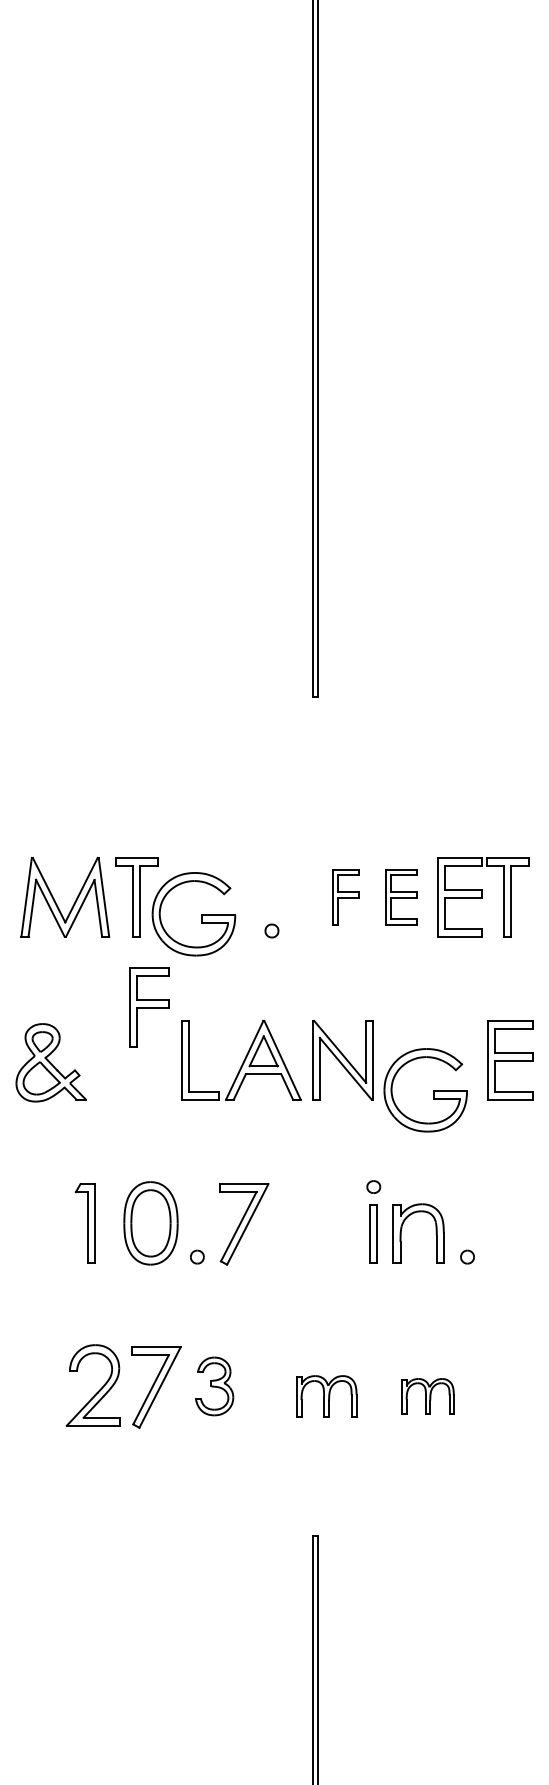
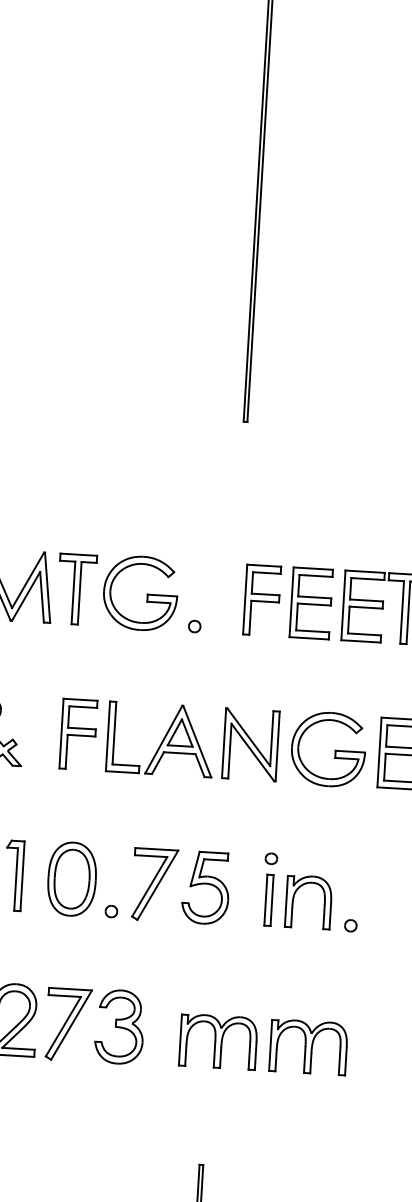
part: (345, 897) -> (261, 600), size x1.43
part: (401, 897) -> (311, 603), size x1.43
part: (201, 914) -> (147, 593), moved
part: (149, 1007) -> (78, 734), moved
part: (433, 1090) -> (335, 750), moved
part: (301, 1224) -> (205, 888), added
part: (214, 1386) -> (119, 1027), size x1.43
part: (326, 1396) -> (218, 1041), size x1.43
part: (427, 1396) -> (308, 1047), size x1.67

